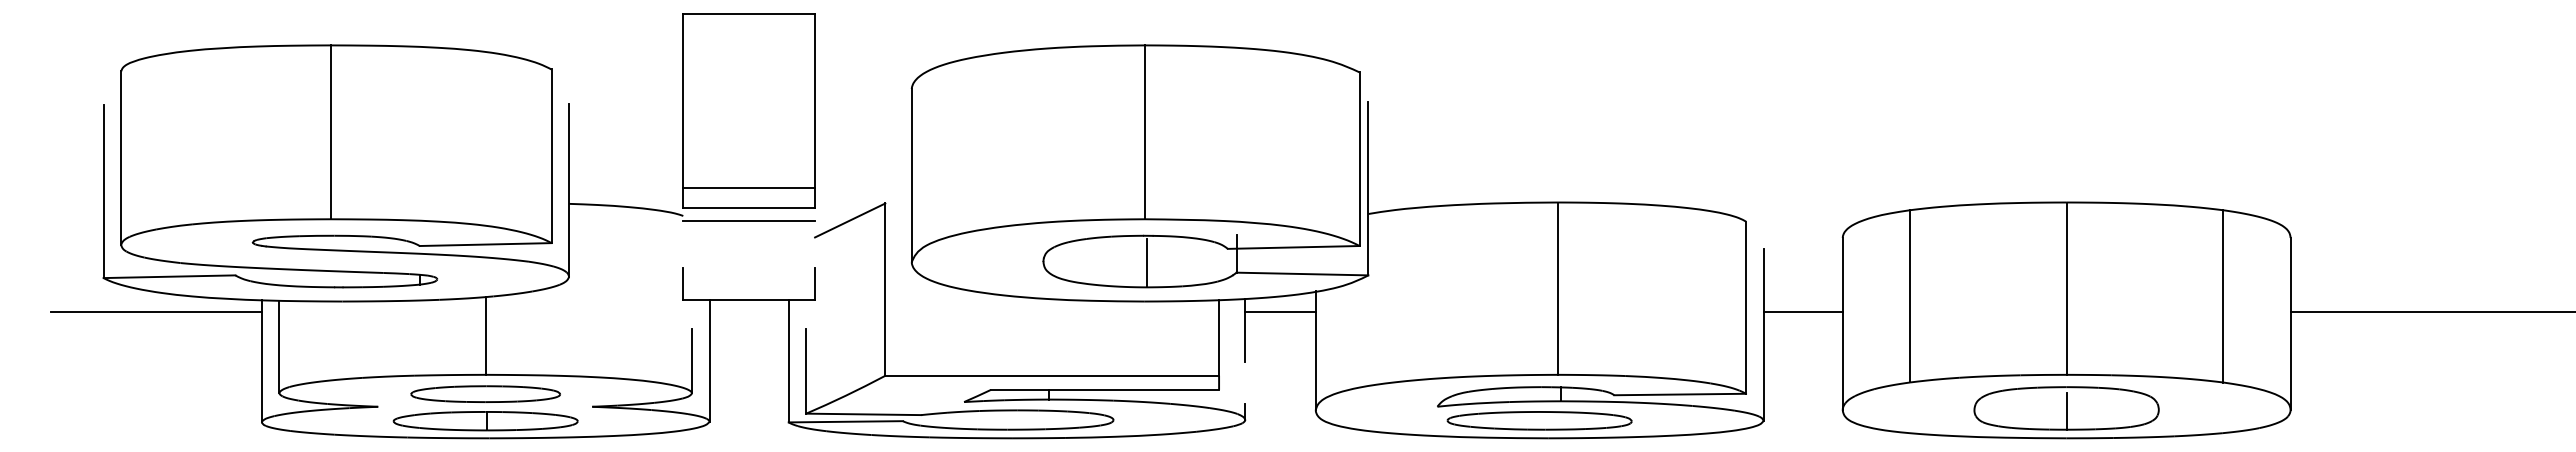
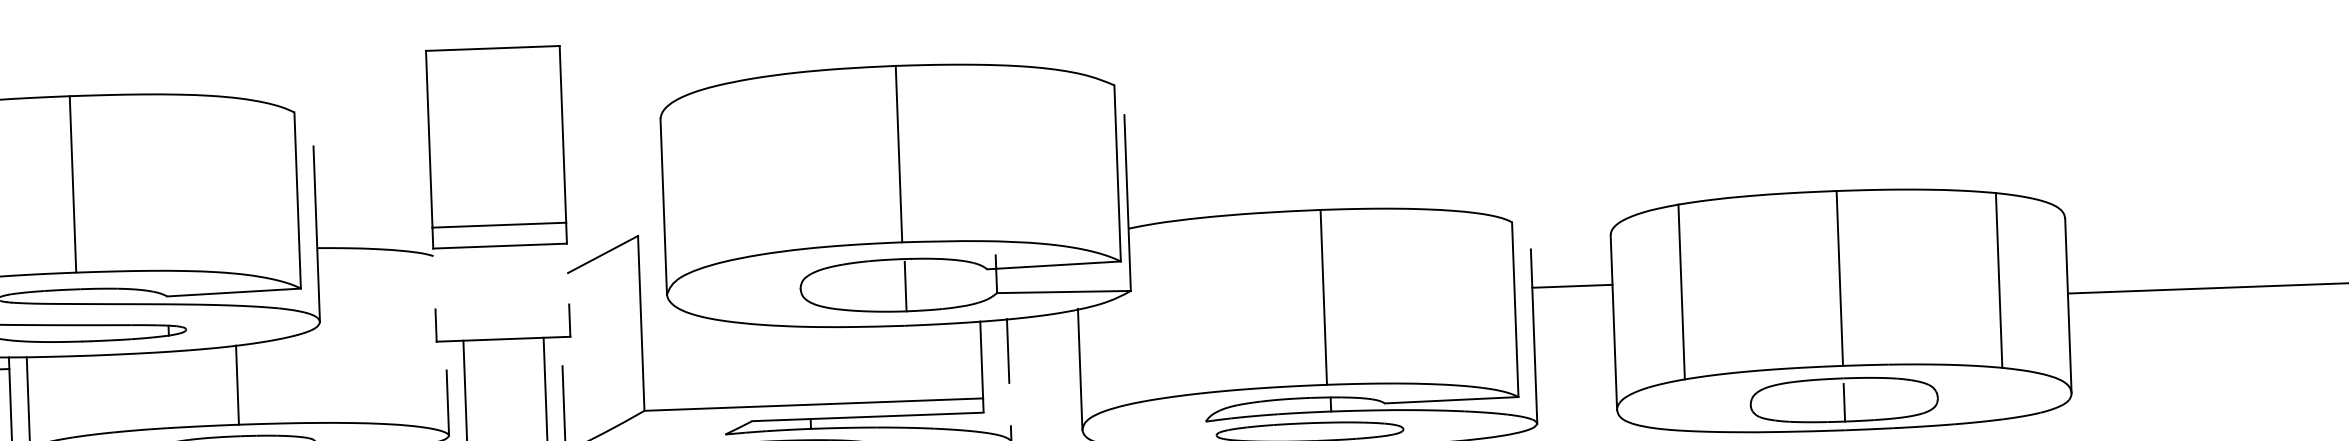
line: (749, 220) -> (500, 258), removed
line: (1280, 311) -> (1043, 330), removed
line: (1802, 311) -> (1571, 286), moved

